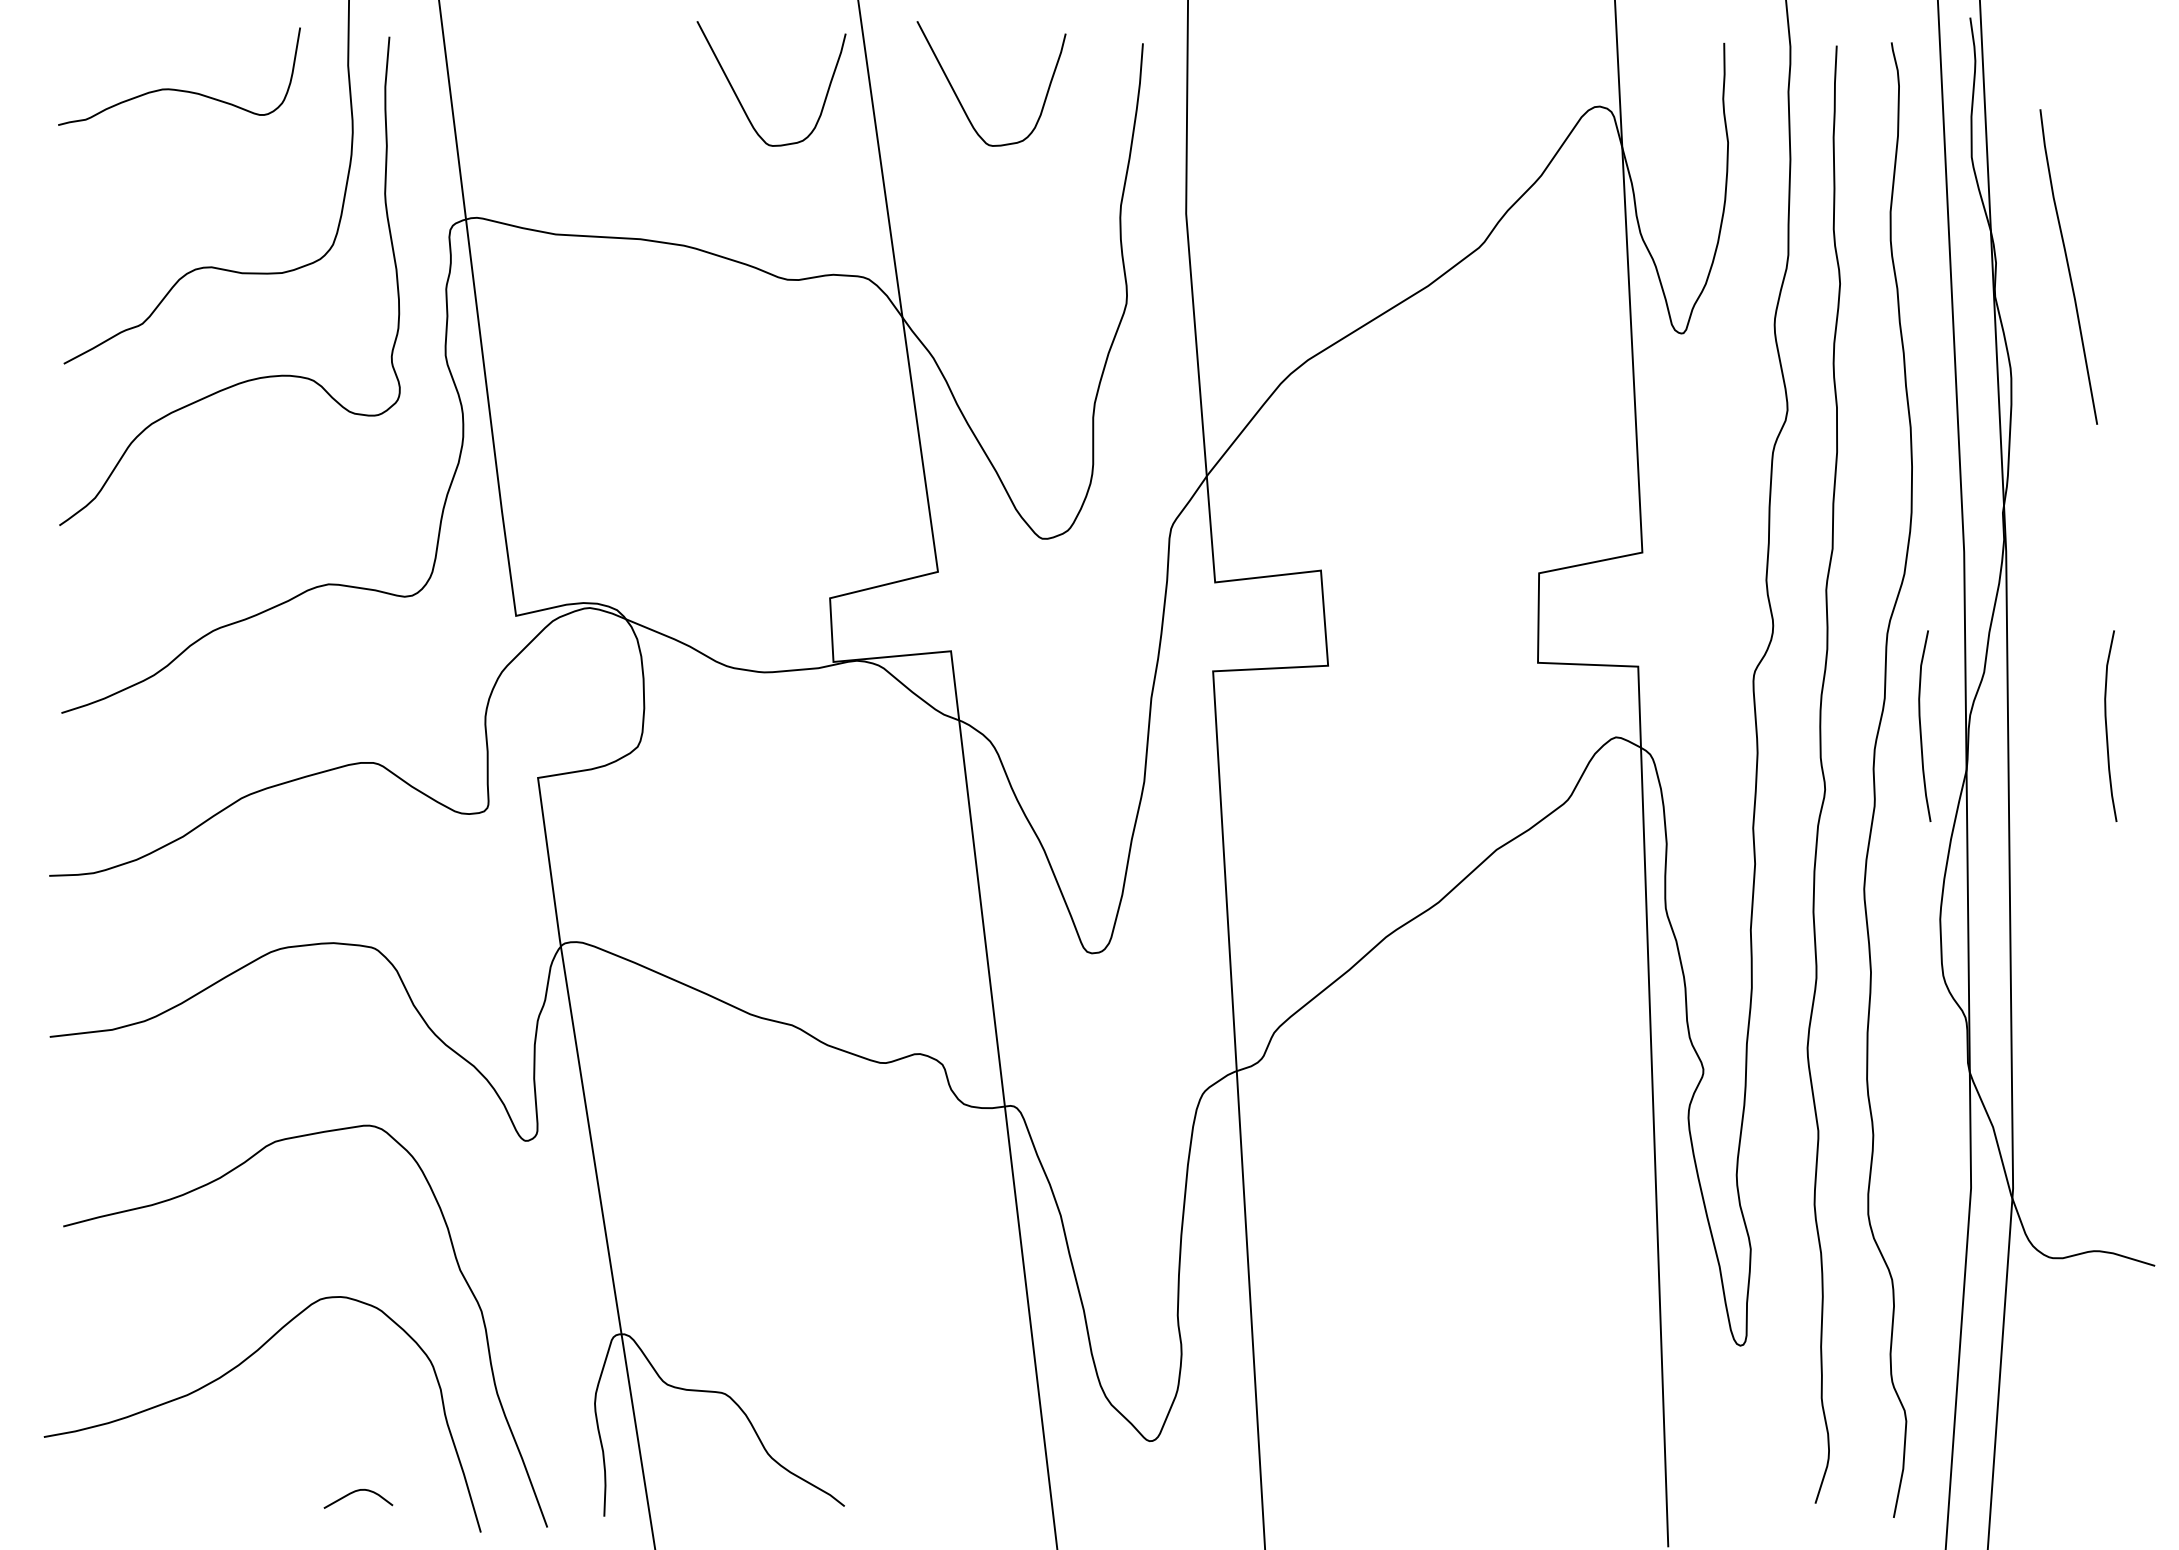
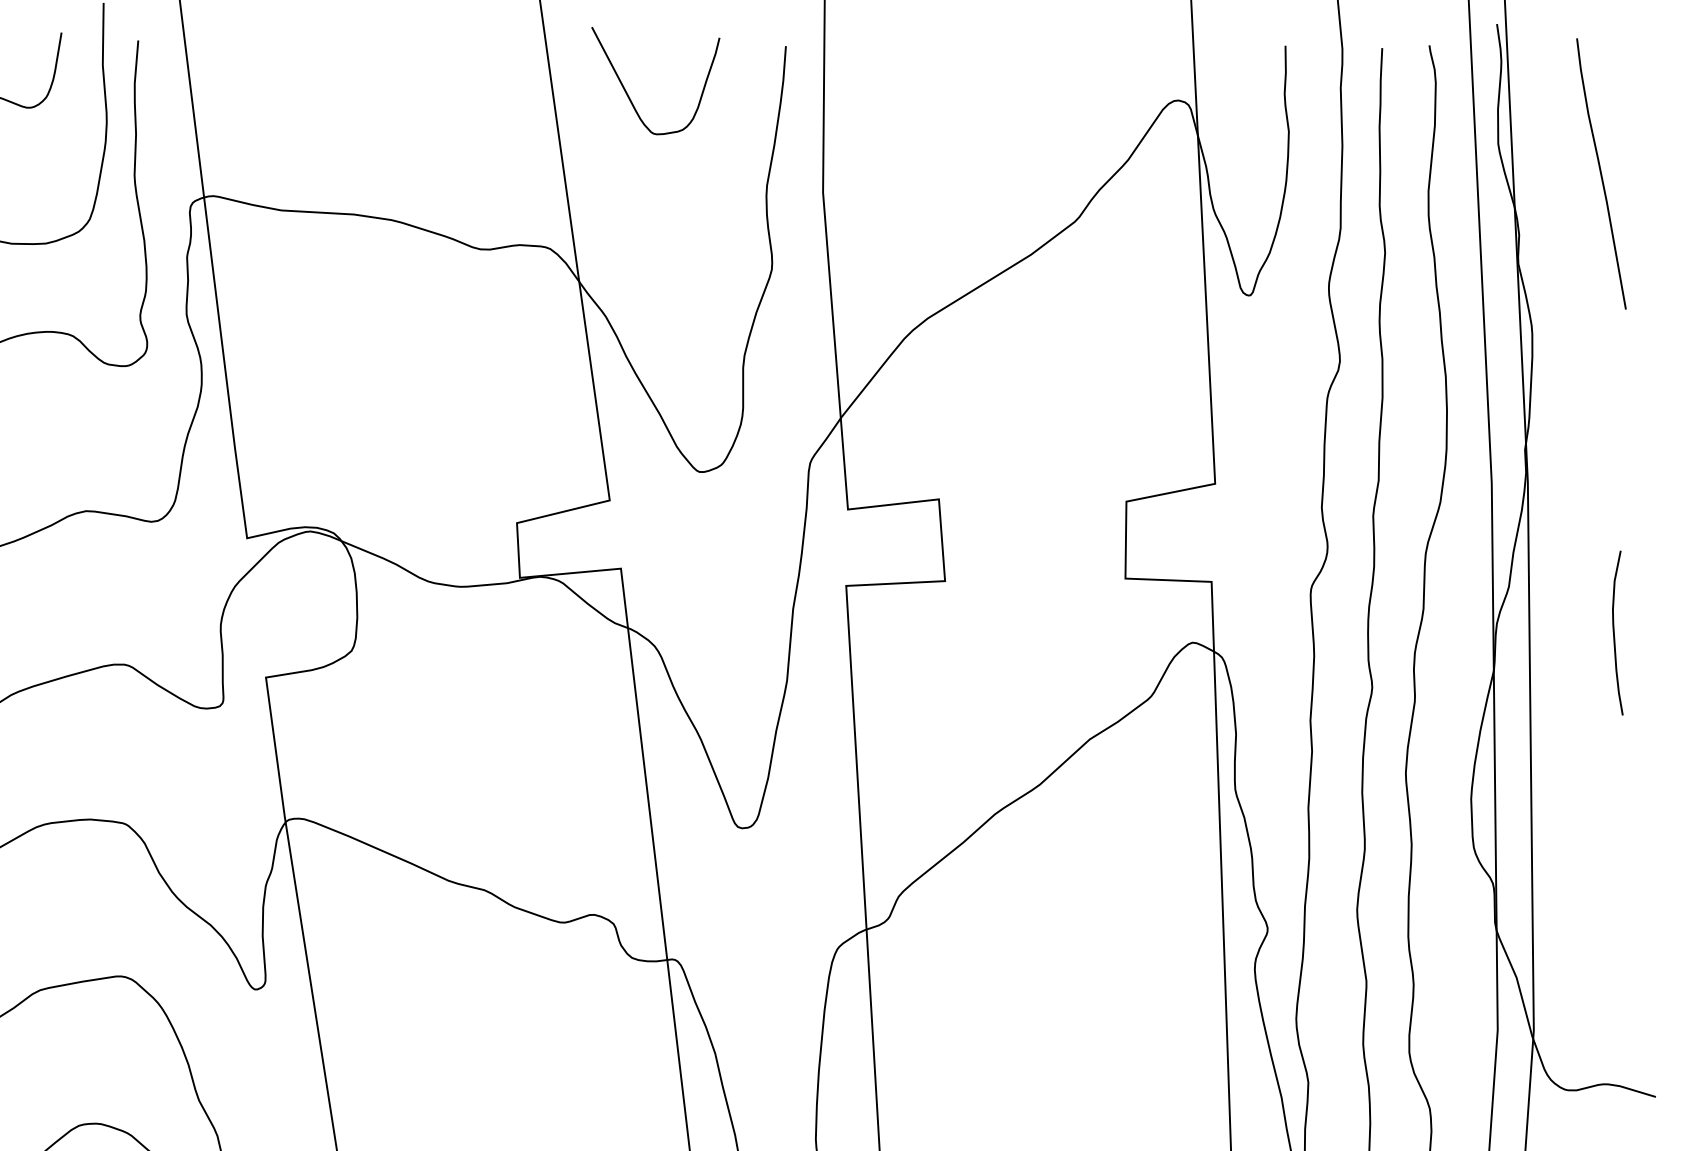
curve: (739, 99) -> (439, 94), removed
curve: (2068, 266) -> (1601, 173), moved
curve: (1921, 725) -> (1455, 632), removed

